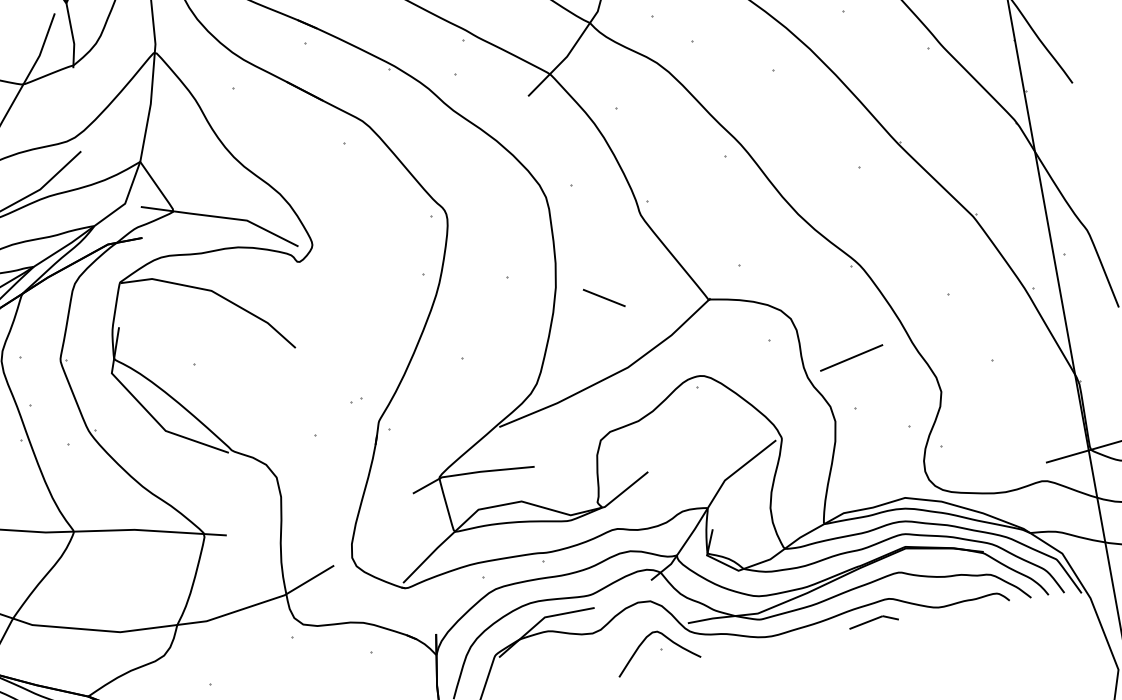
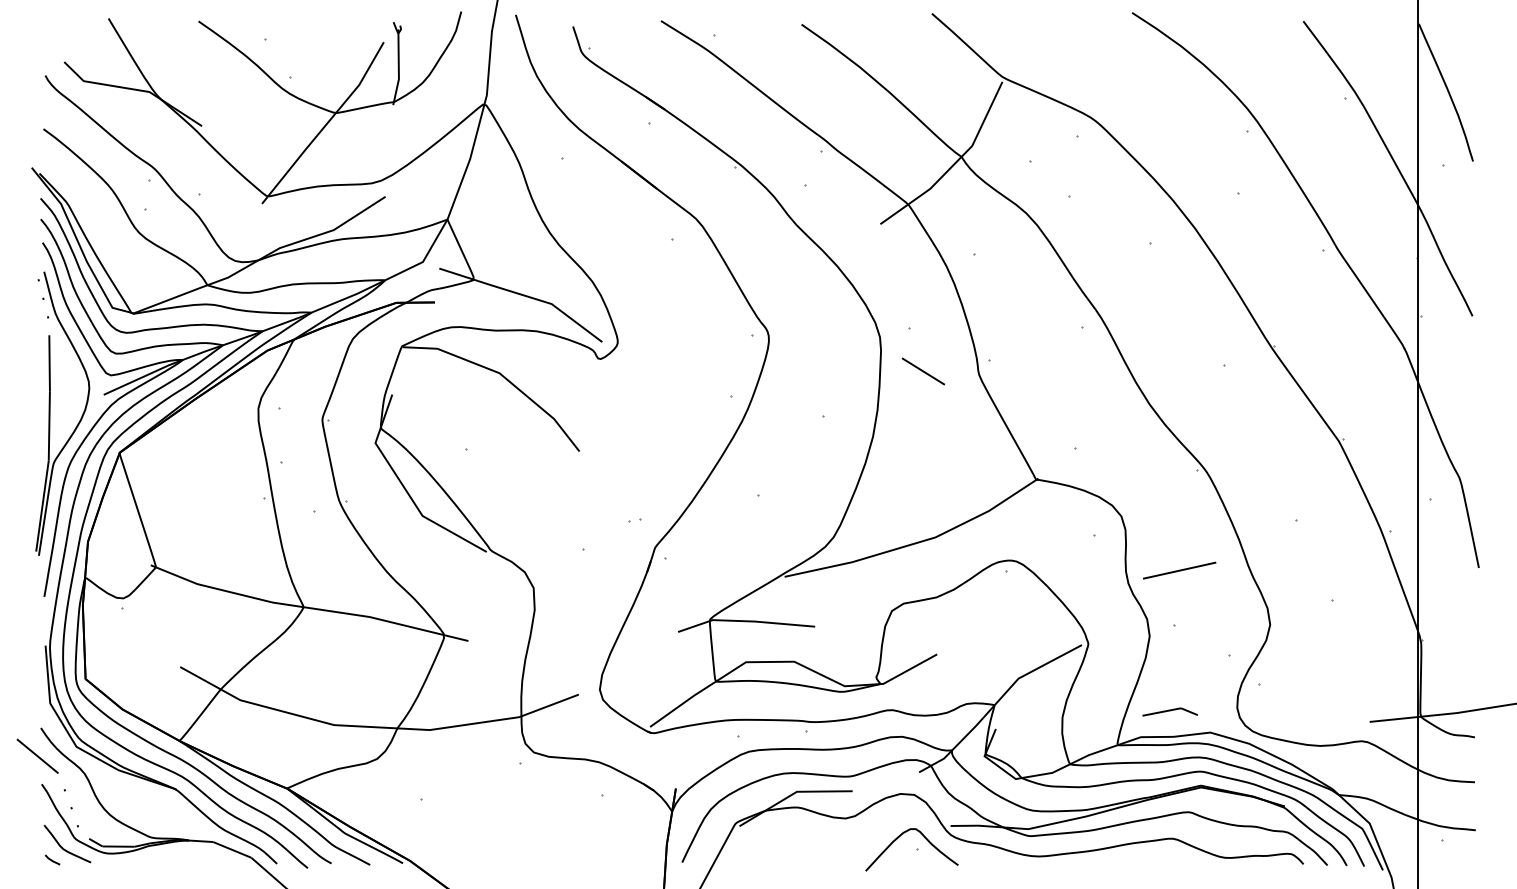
line: (603, 298) -> (922, 371), moved
line: (872, 620) -> (1169, 711), moved

